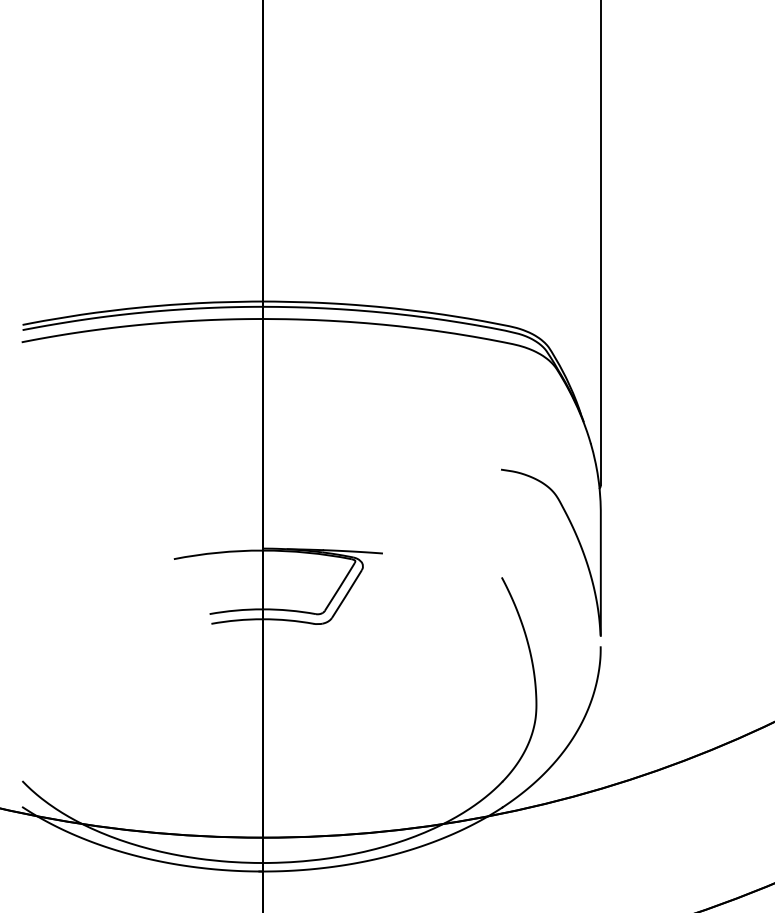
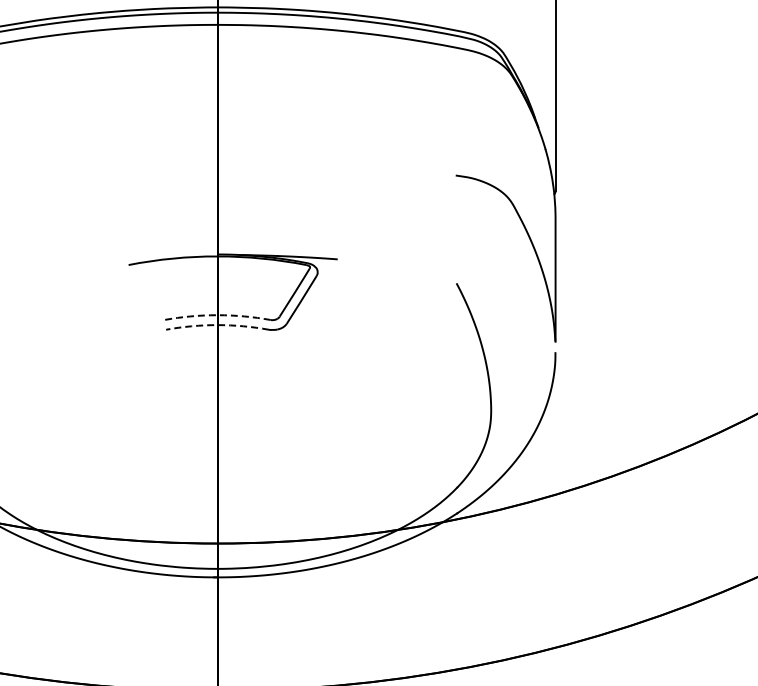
arc: (262, 609) -> (217, 315), solid -> dashed
arc: (262, 619) -> (217, 325), solid -> dashed

